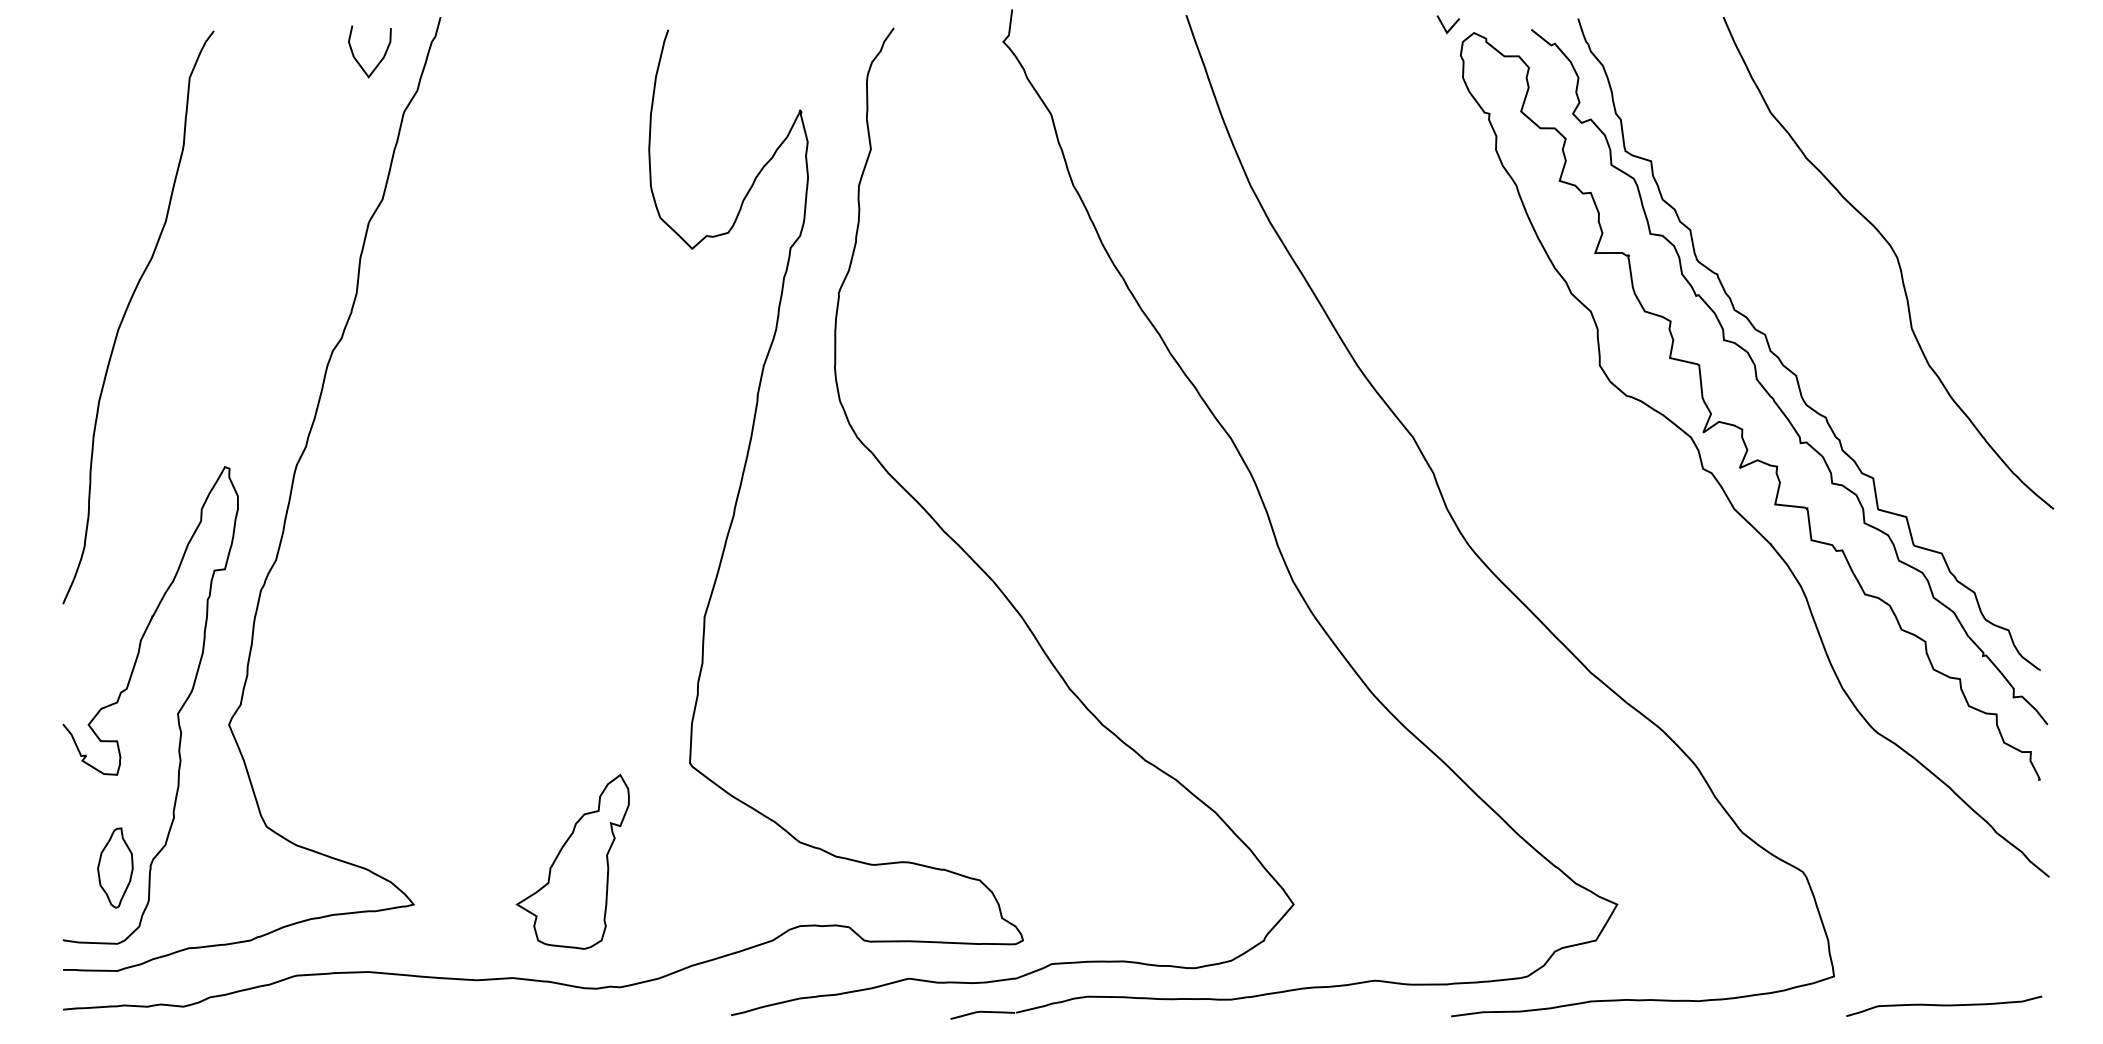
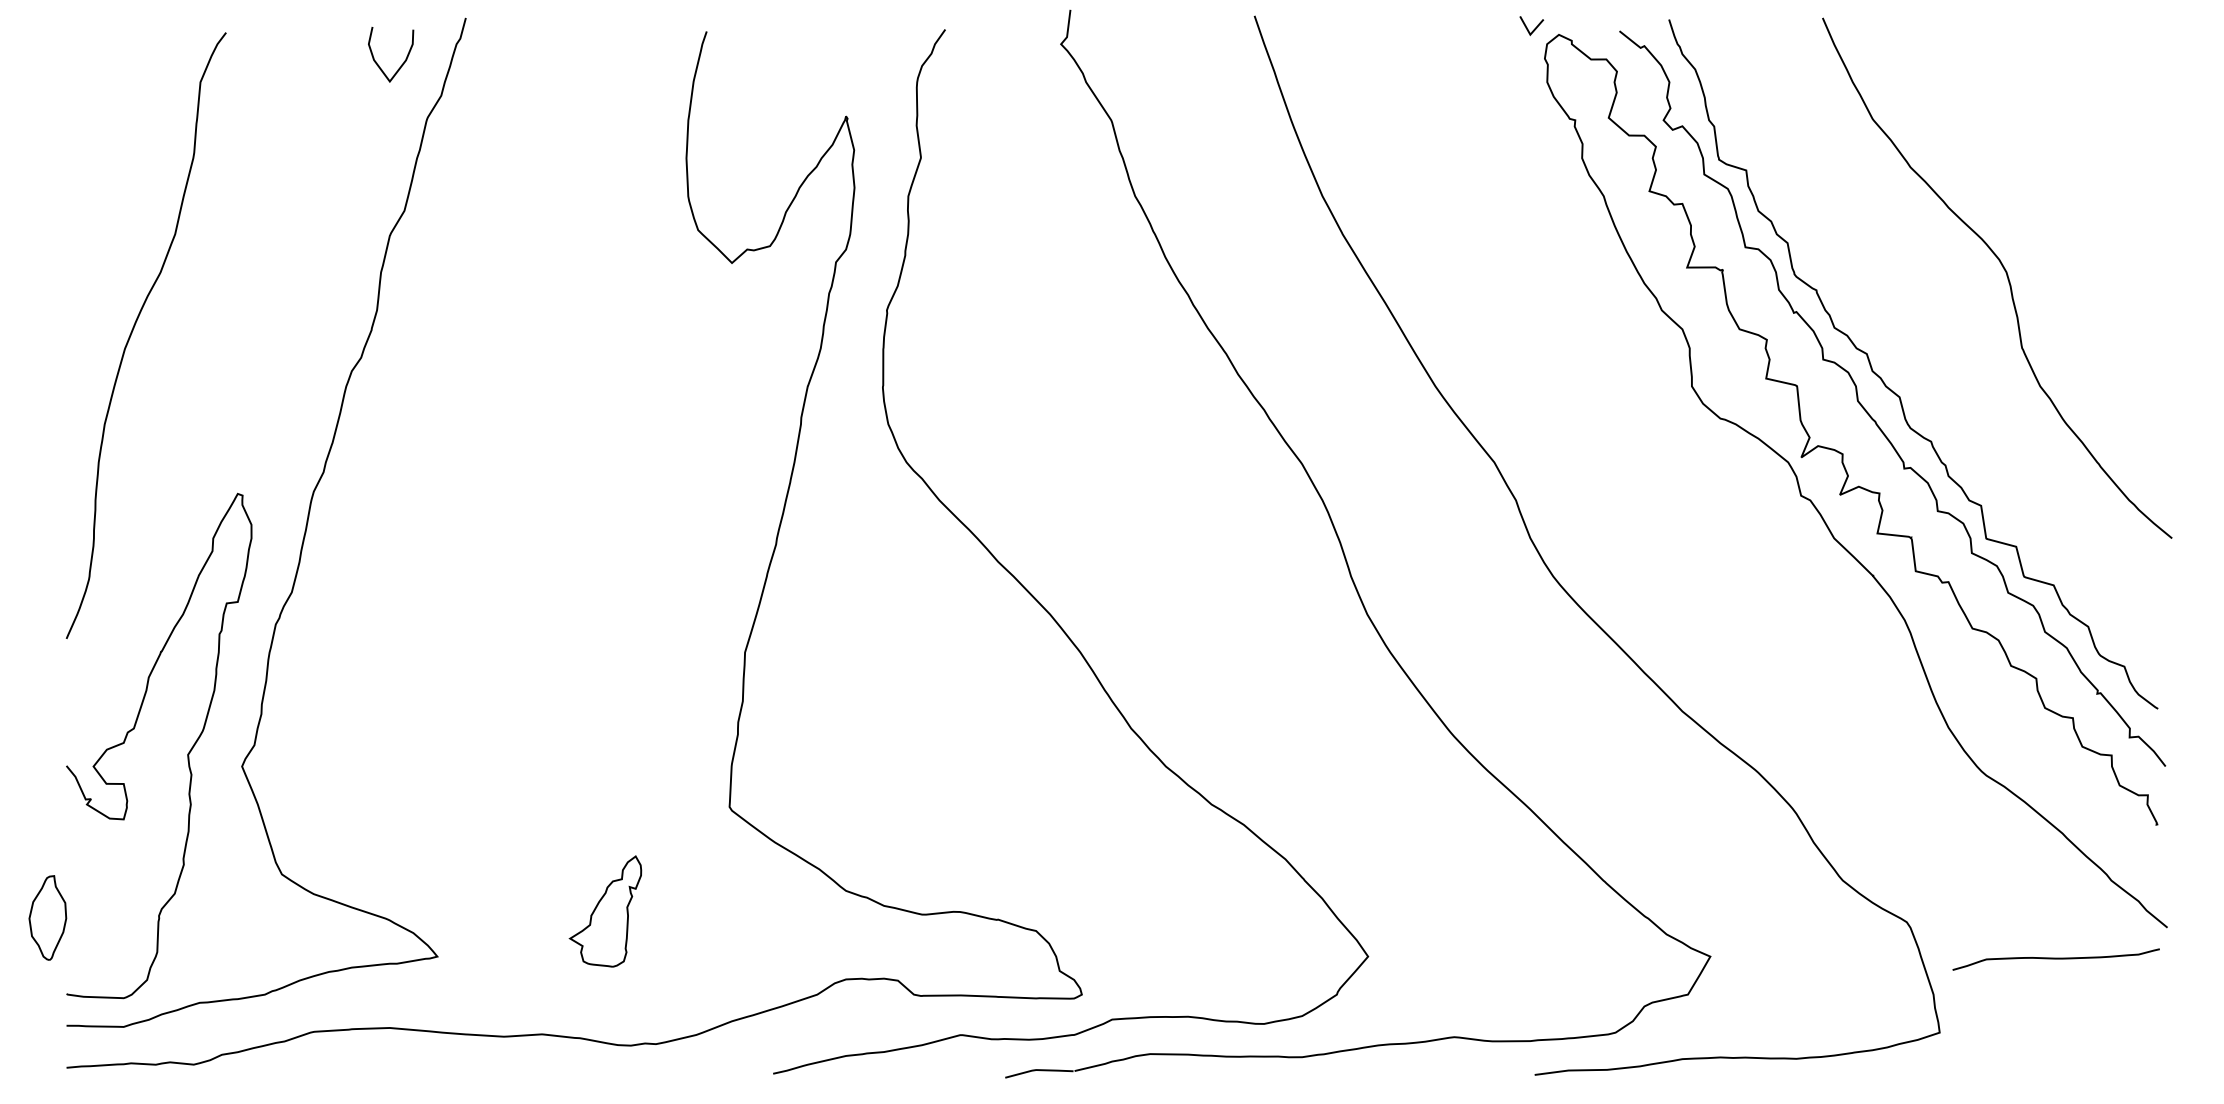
part: (572, 861) -> (605, 911), size x0.6
part: (115, 867) -> (47, 917), moved
curve: (1944, 1005) -> (2056, 958), moved

